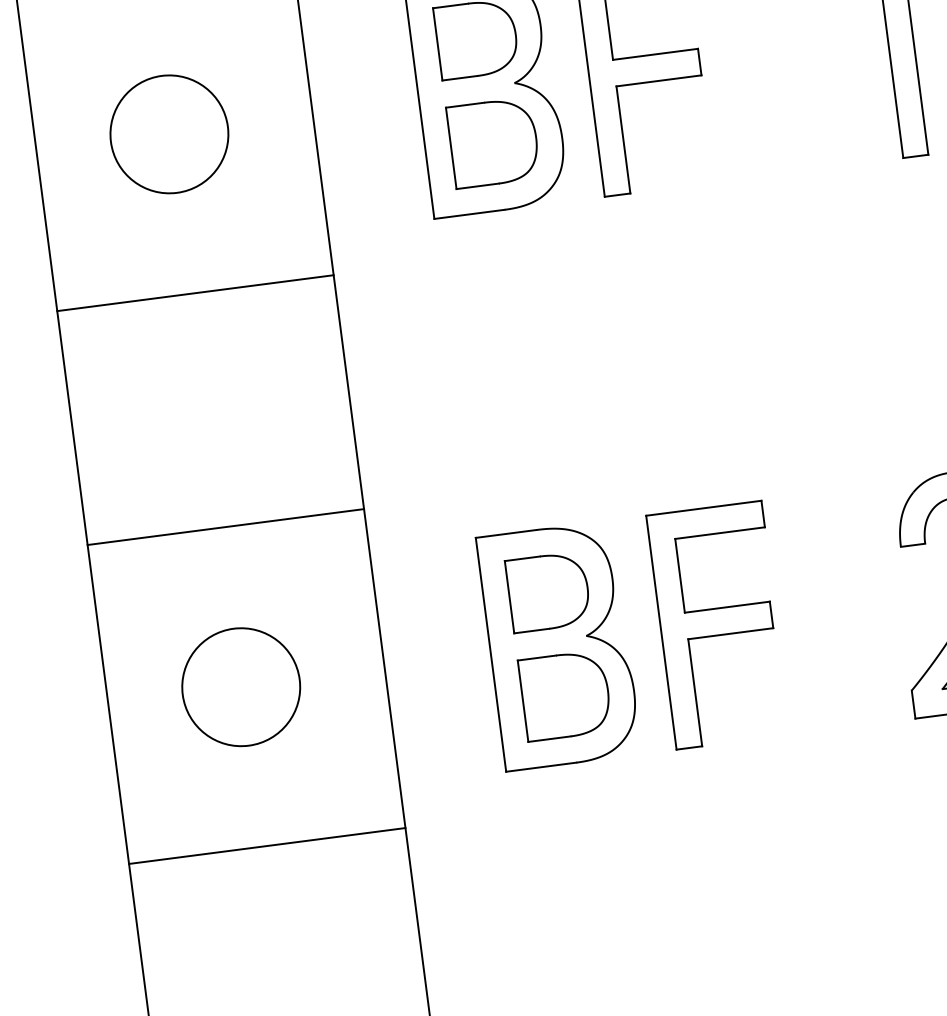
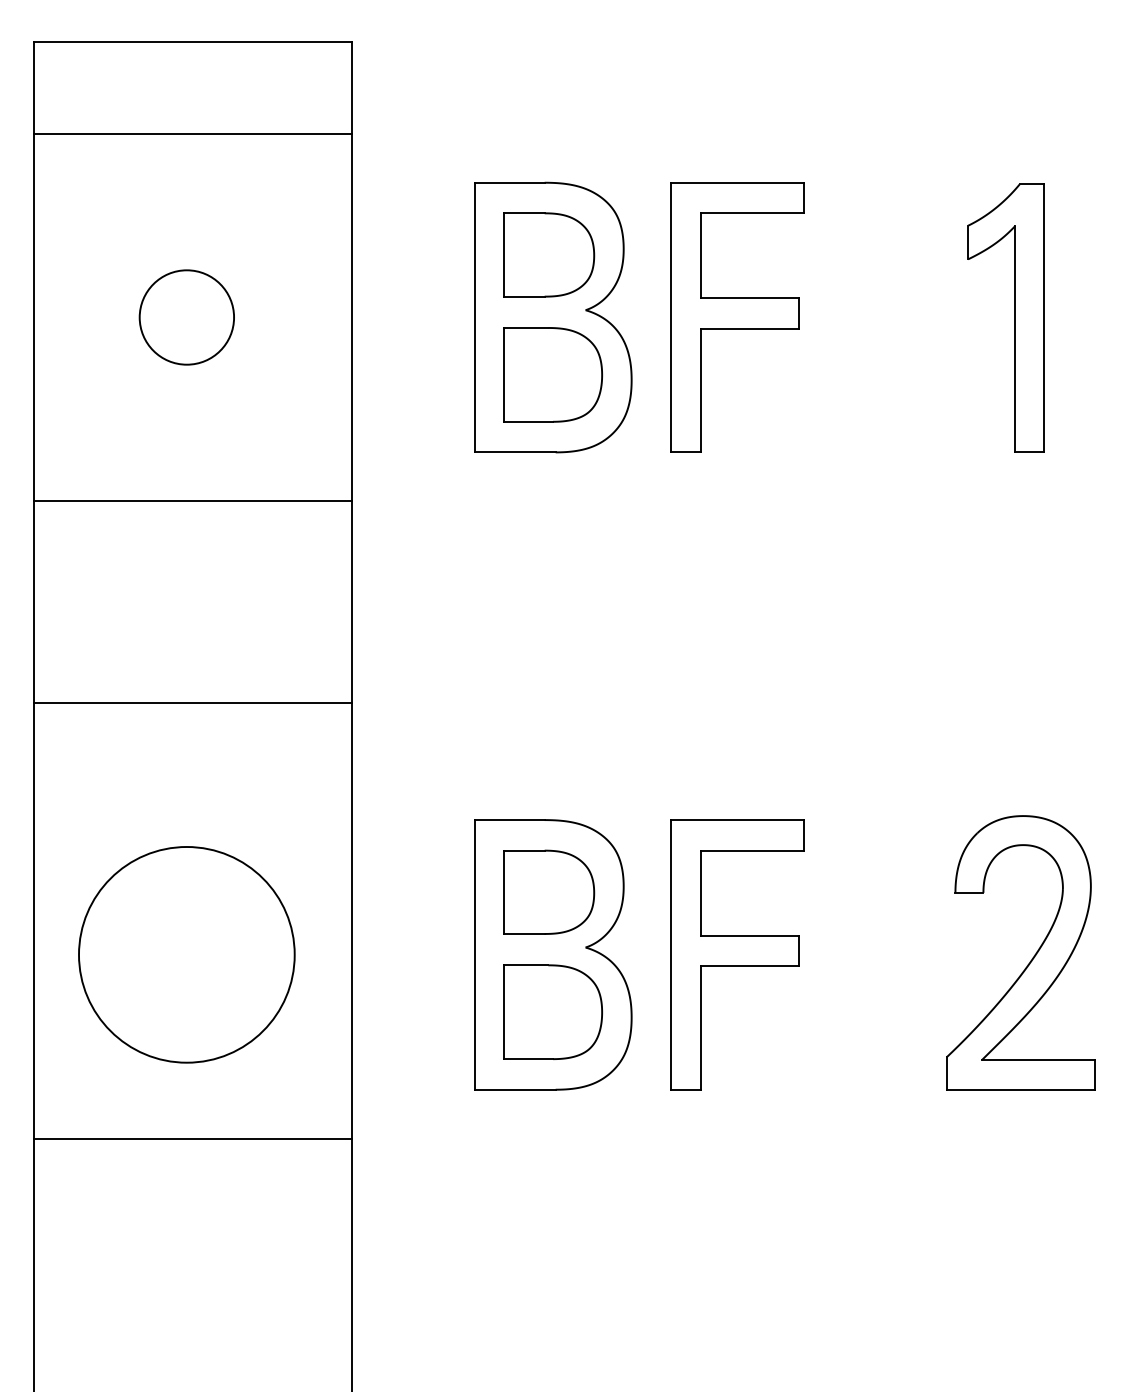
circle: (169, 134) -> (186, 317), size x0.7
line: (225, 527) -> (192, 703), moved
circle: (240, 686) -> (186, 954), size x1.6

